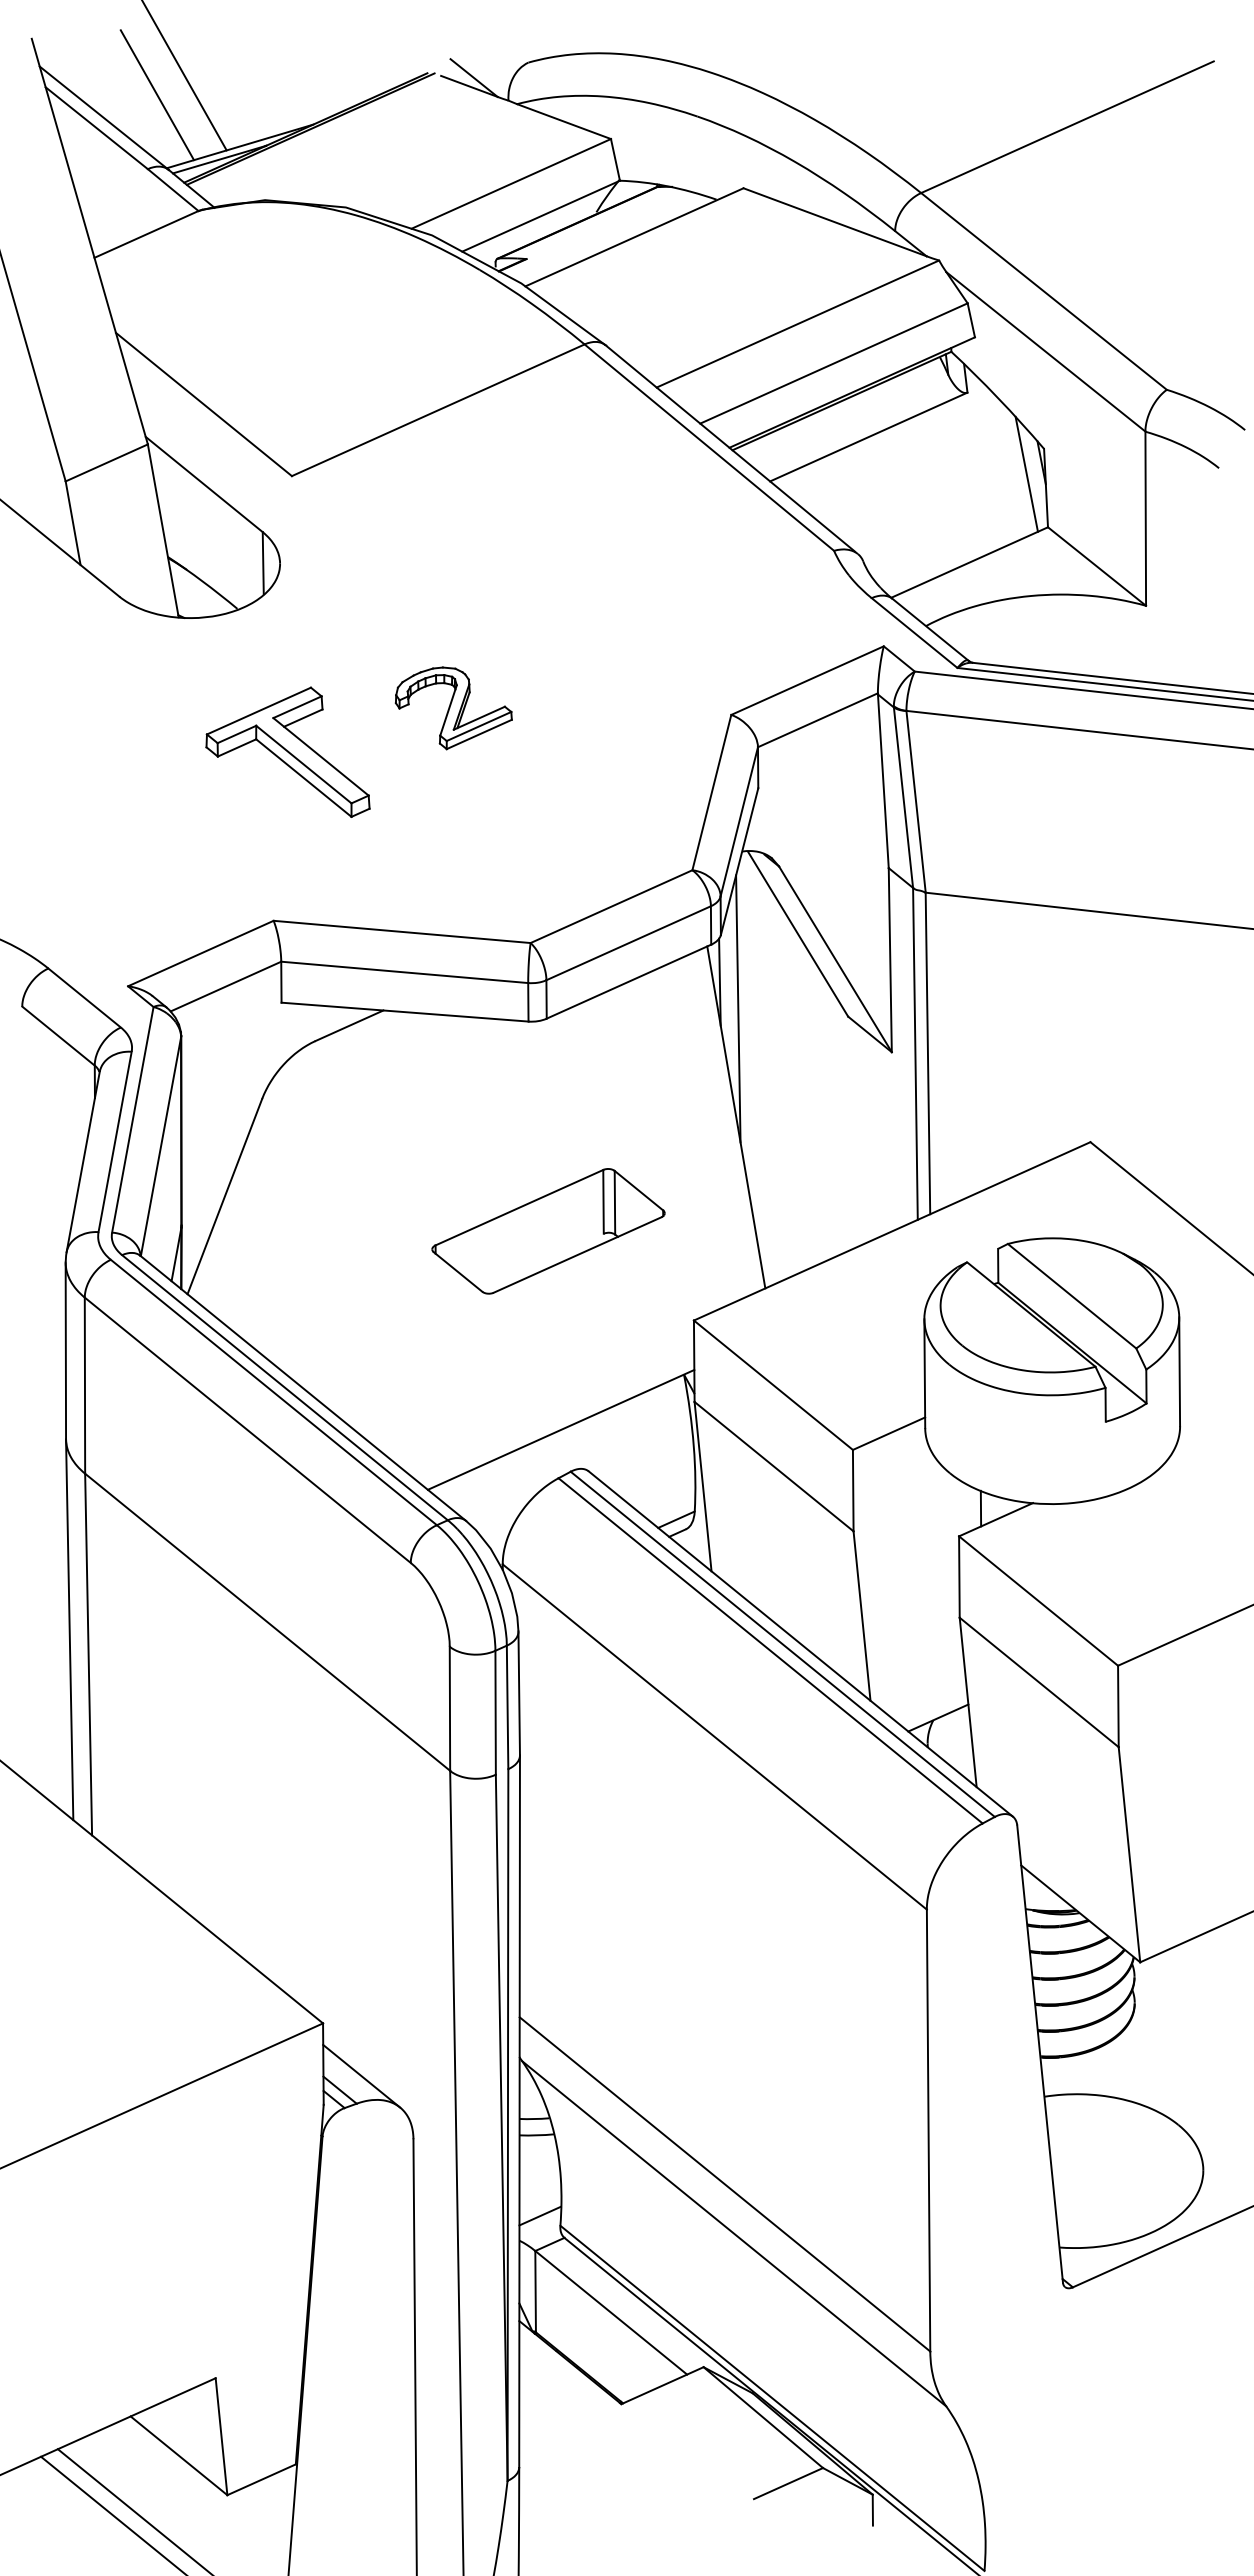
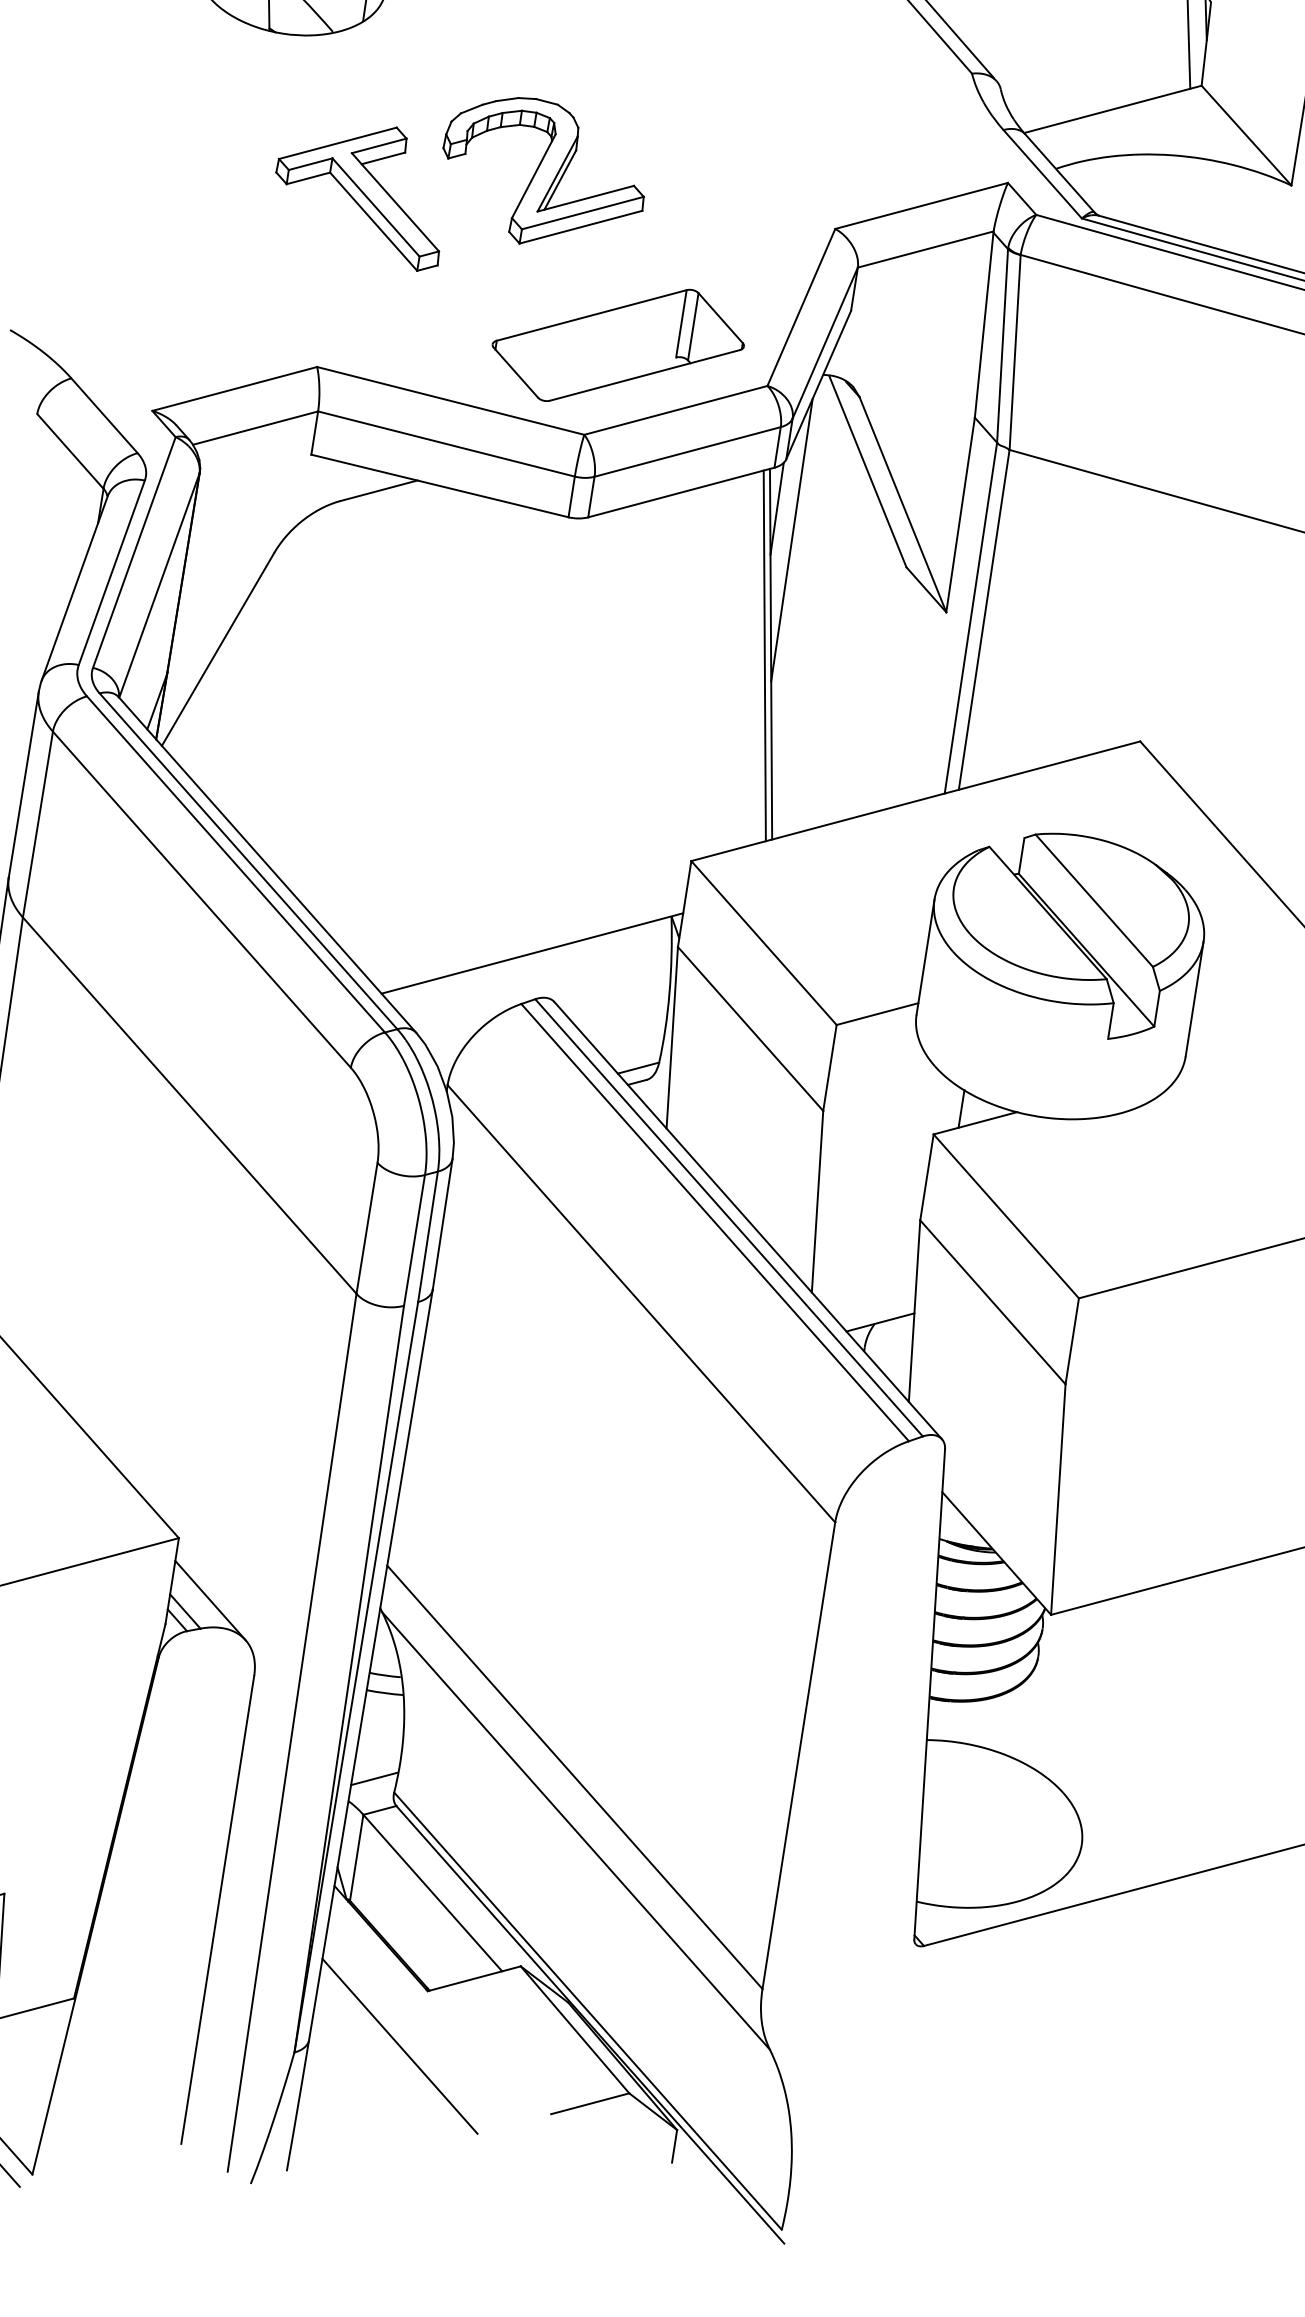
part: (453, 708) -> (543, 174), size x1.67
line: (730, 1119) -> (764, 655), added
part: (548, 1231) -> (618, 345), moved
line: (603, 2459) -> (399, 2046), added

